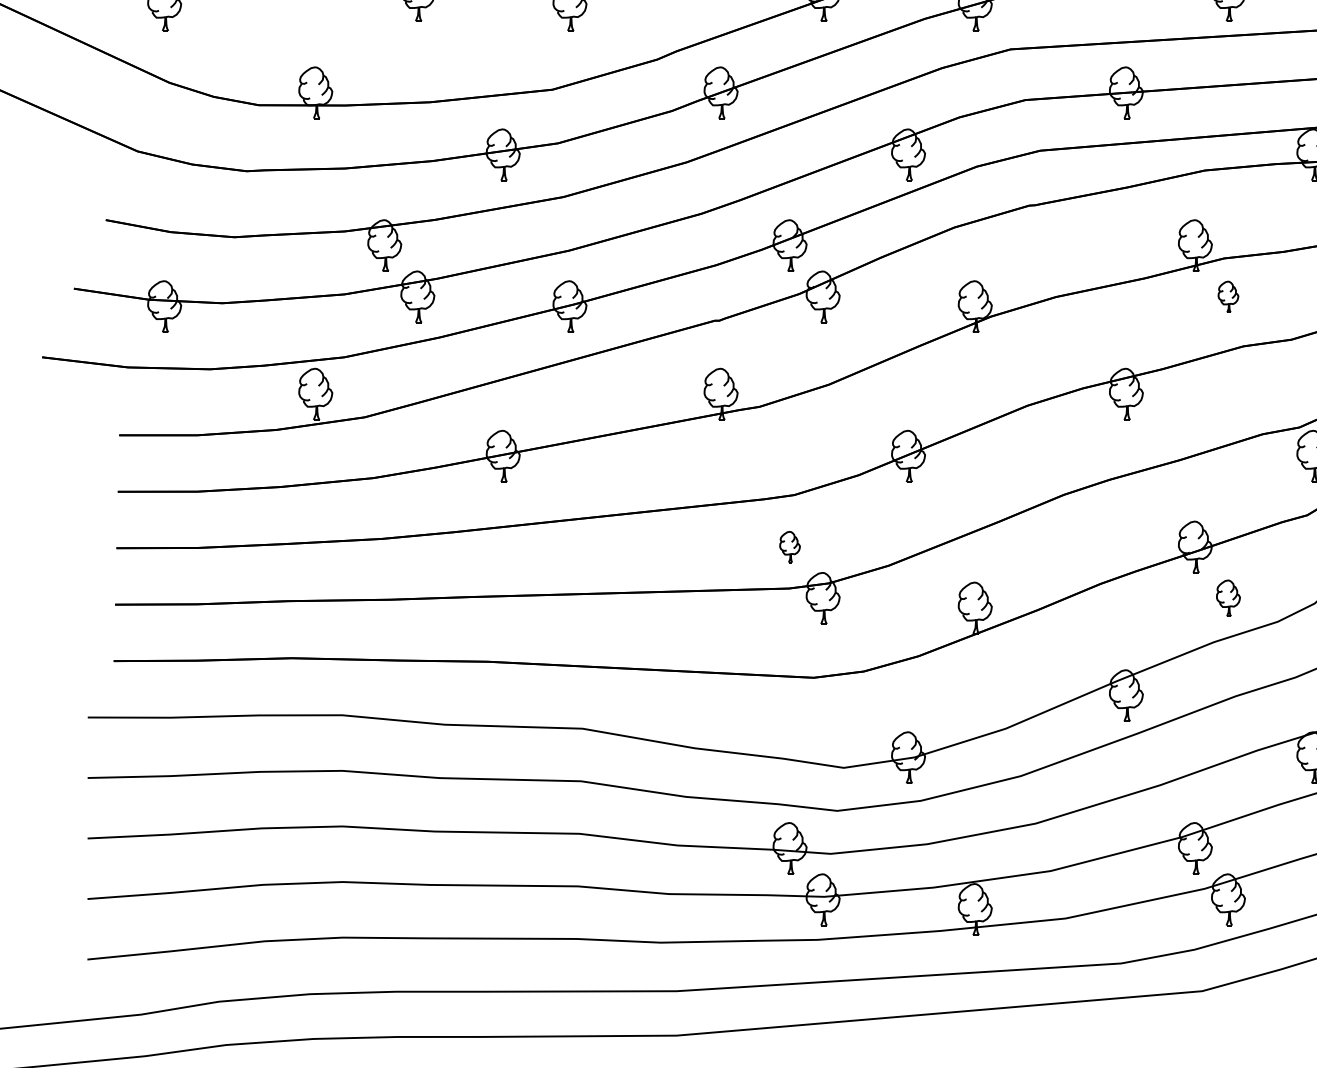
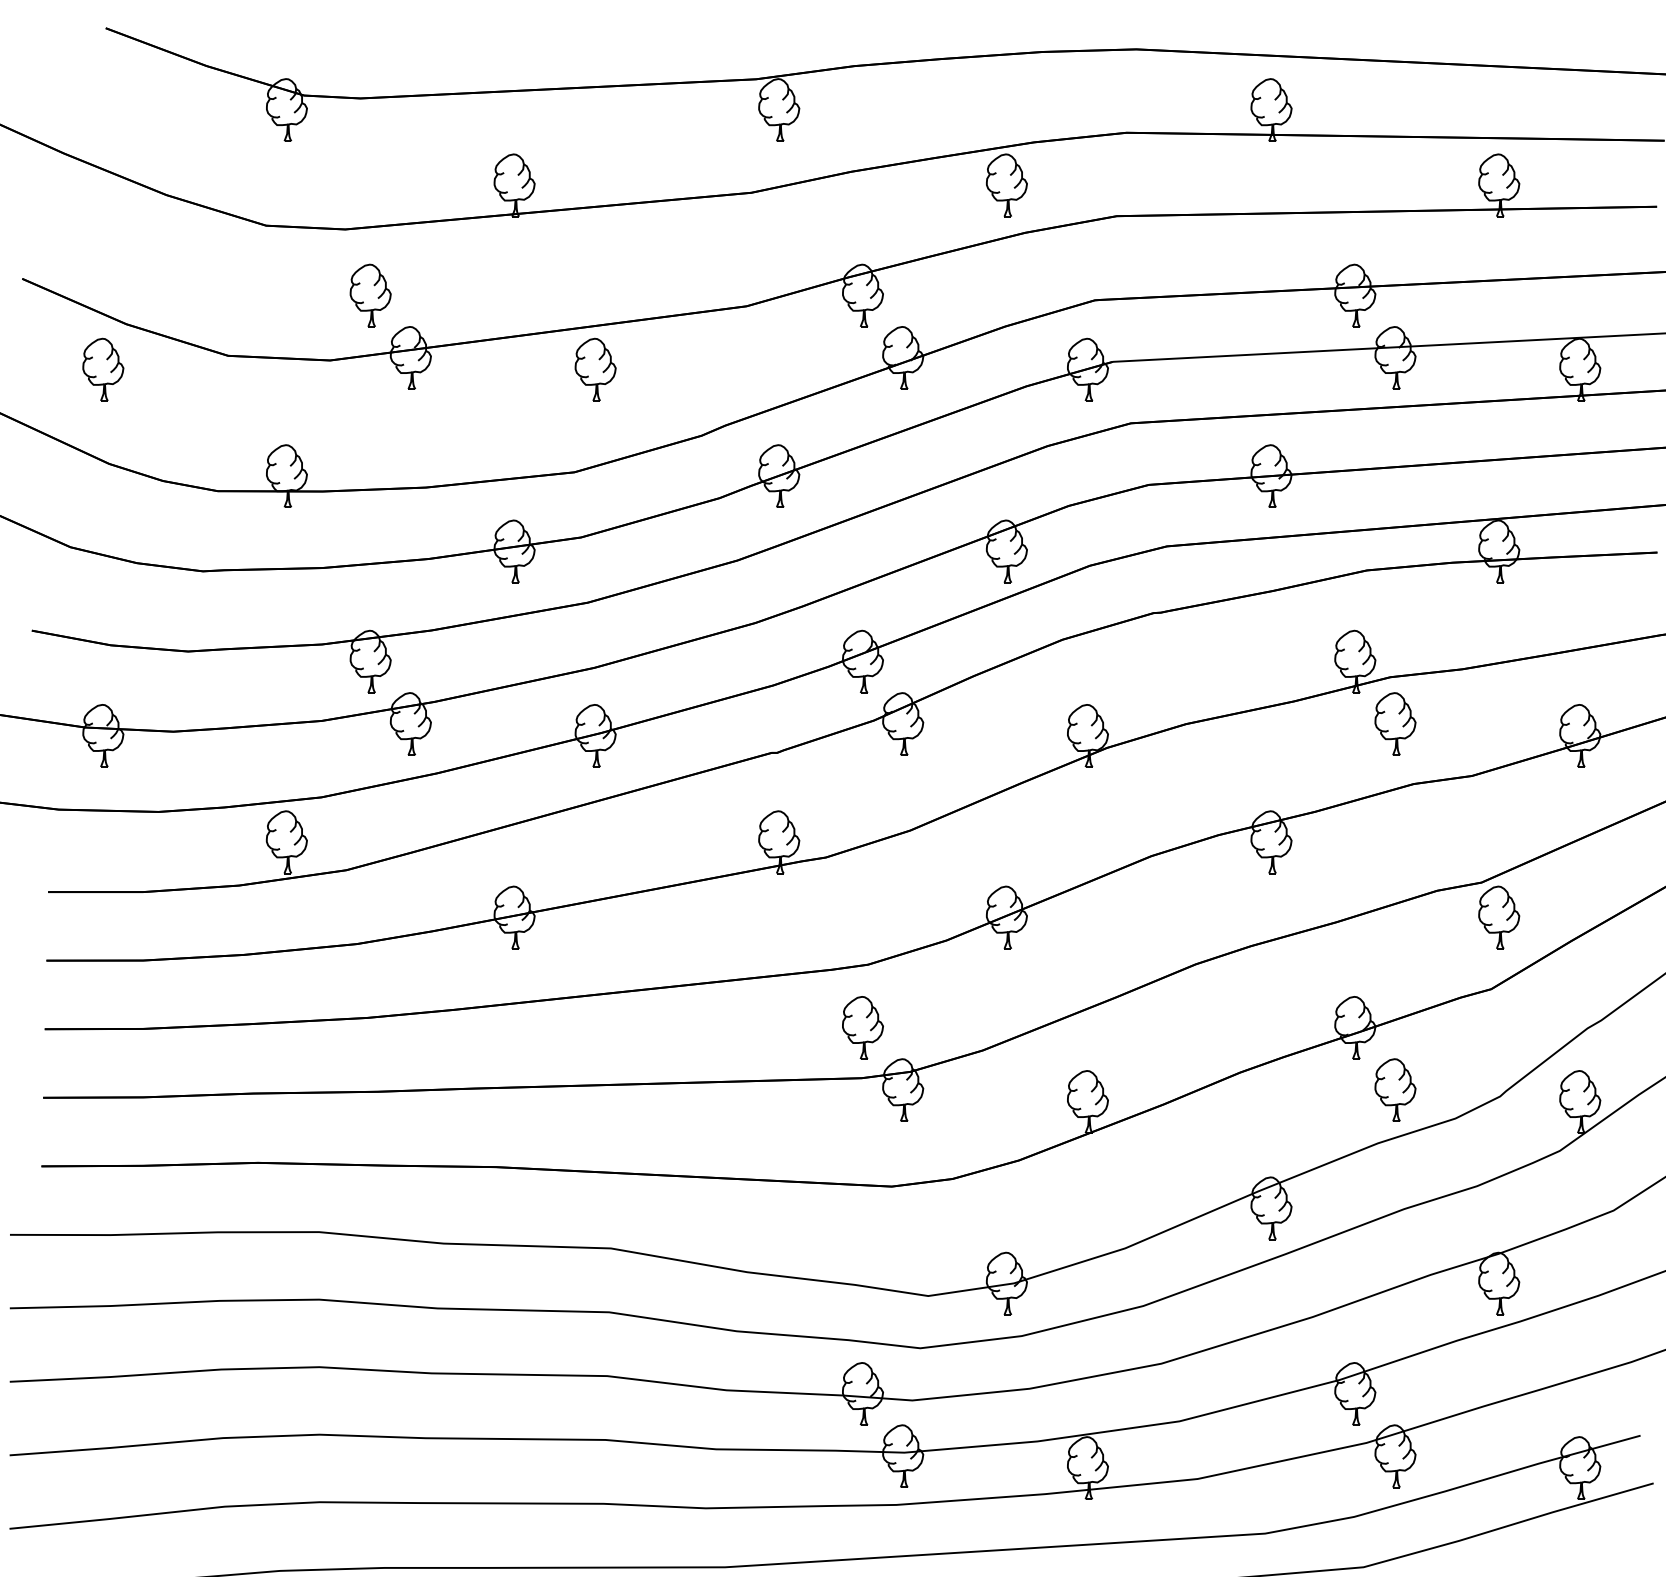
part: (1228, 296) -> (1395, 723), size x1.67
part: (789, 546) -> (862, 1027), size x1.67
part: (1228, 597) -> (1395, 1089), size x1.43

